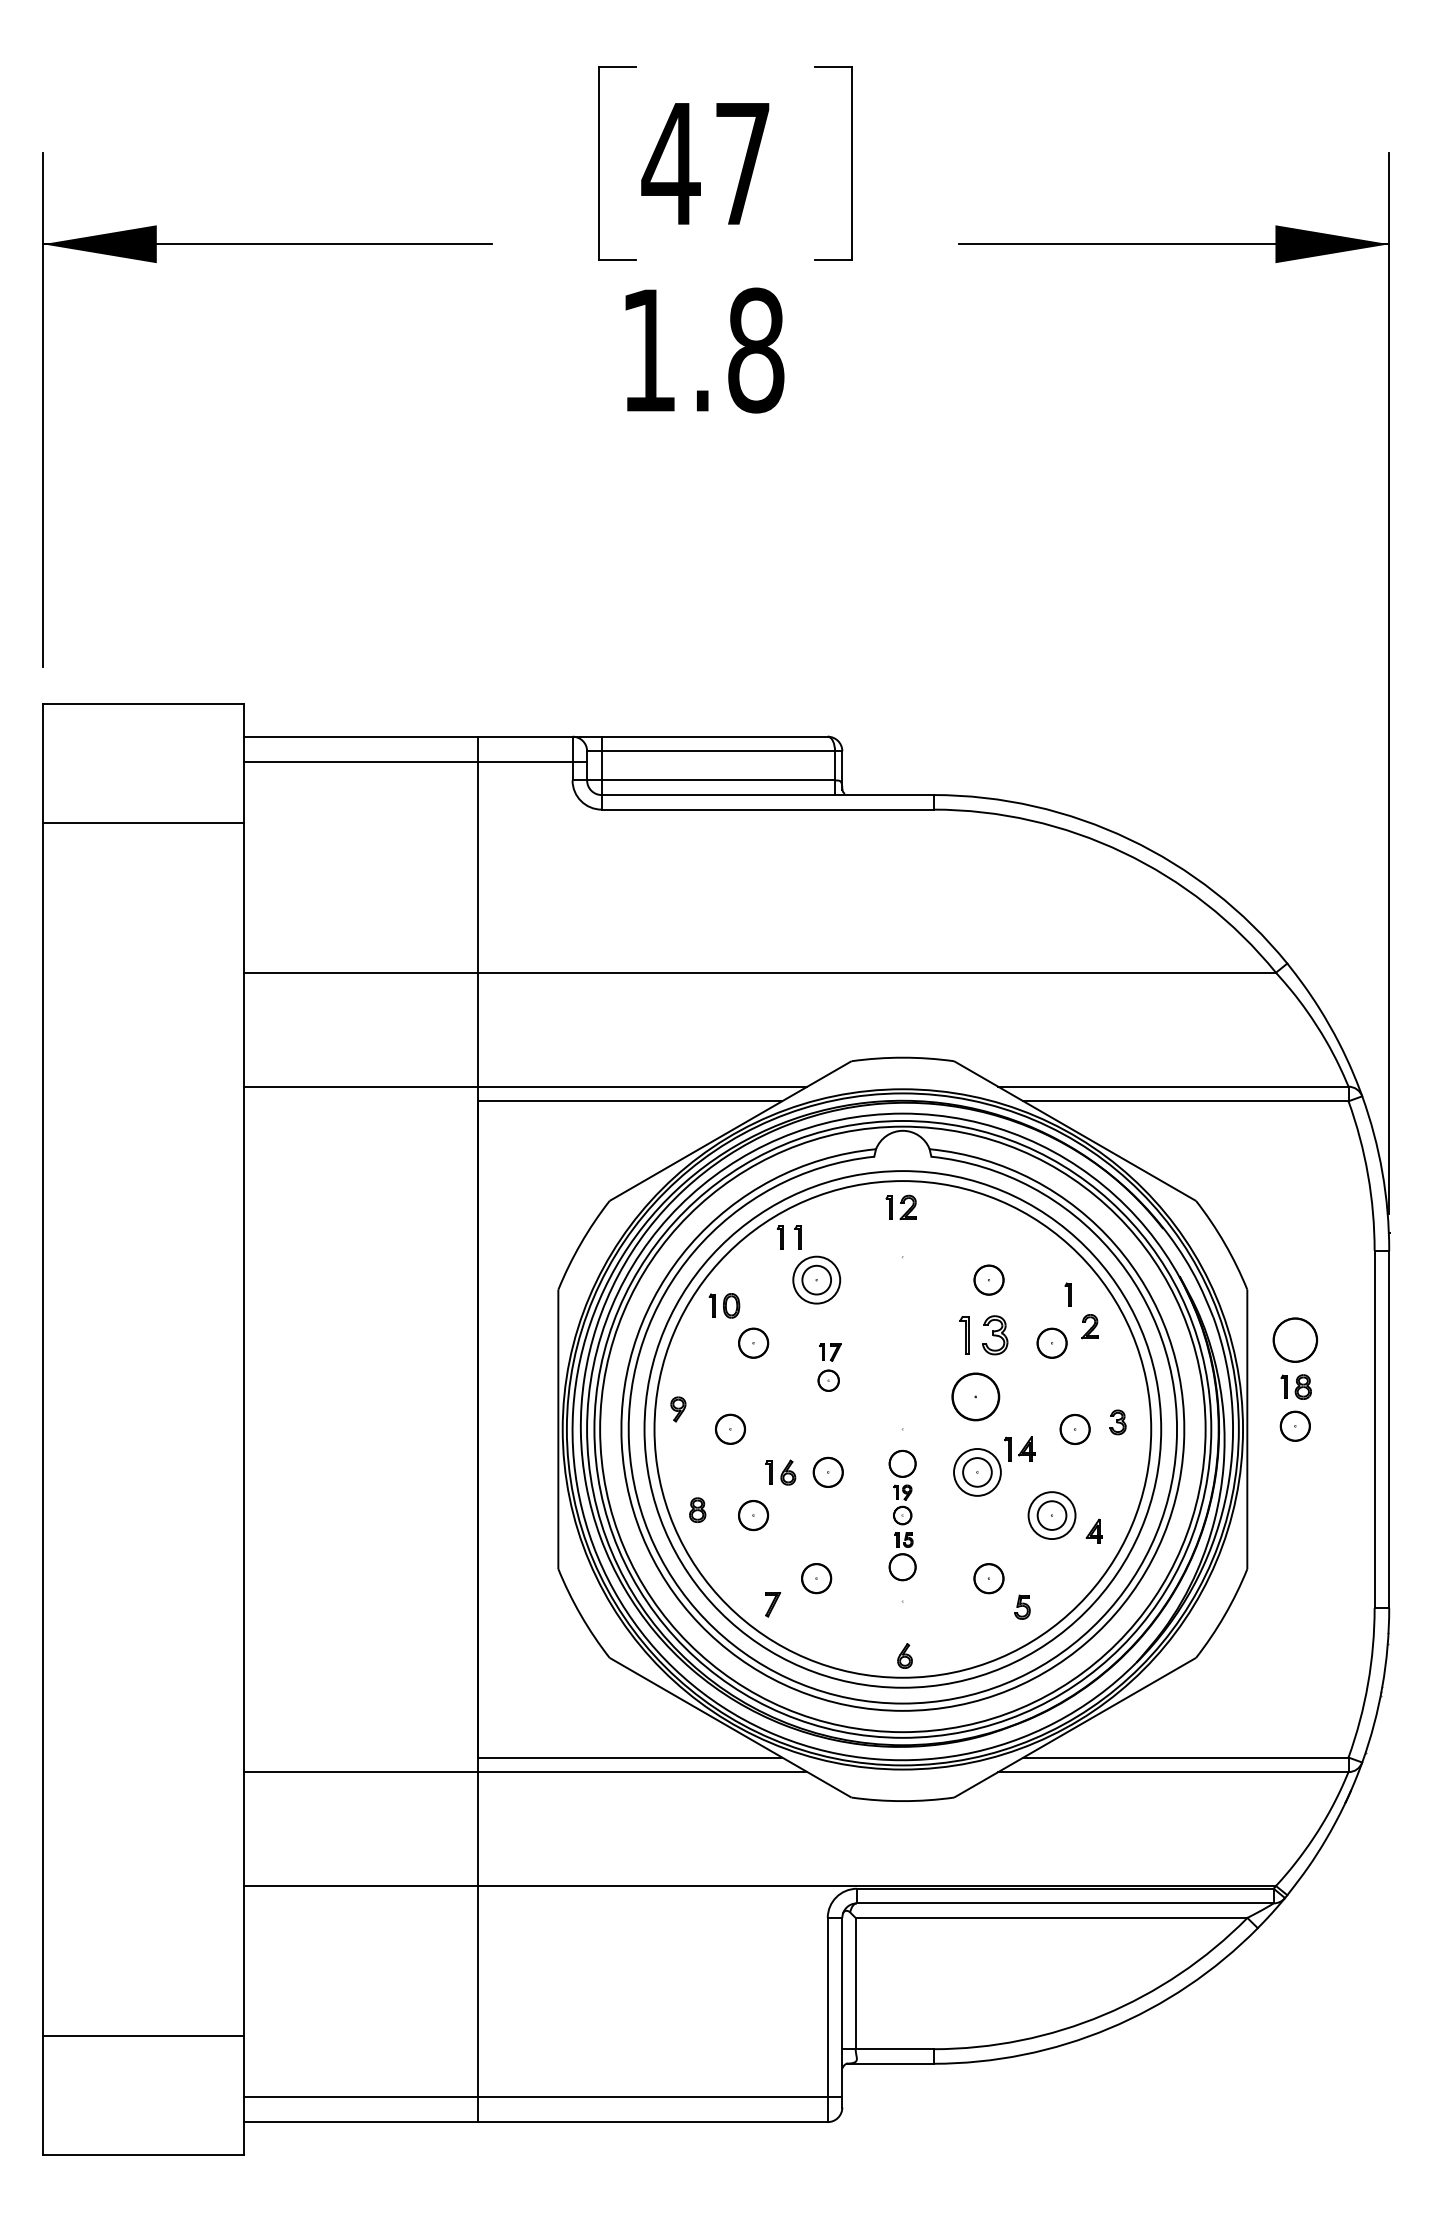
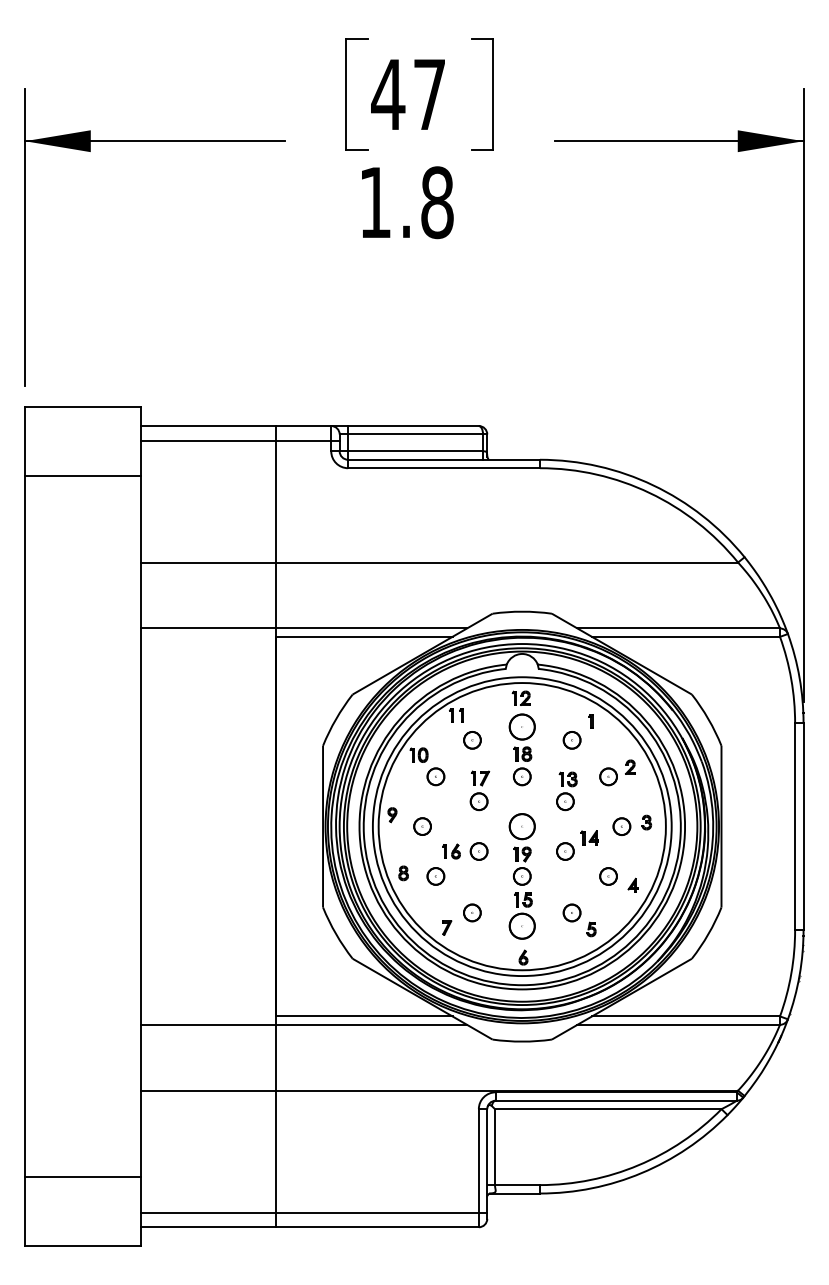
circle: (816, 1278) -> (472, 739), size x0.62
part: (1067, 1294) -> (590, 721), moved
part: (828, 1366) -> (479, 790), size x1.43
part: (979, 1368) -> (566, 791), size x0.62
part: (1294, 1379) -> (521, 749), moved
circle: (975, 1472) -> (564, 851), size x0.62
part: (901, 1515) -> (521, 876), size x1.67
circle: (1051, 1515) -> (608, 876), size x0.62

